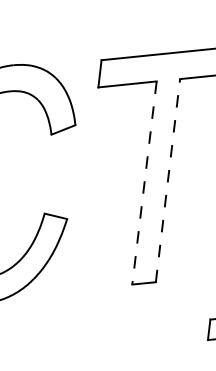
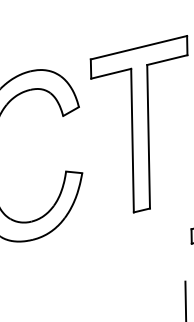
line: (167, 180) -> (148, 136), dashed -> solid
line: (144, 182) -> (132, 140), dashed -> solid

